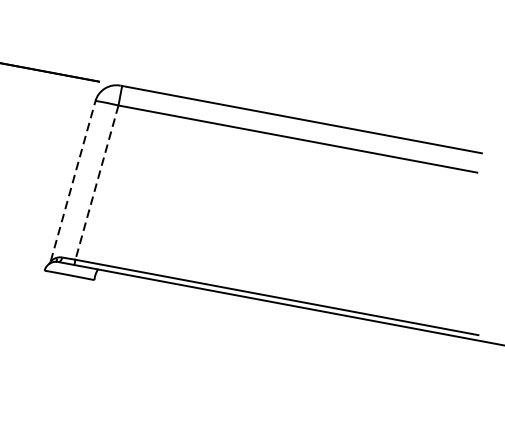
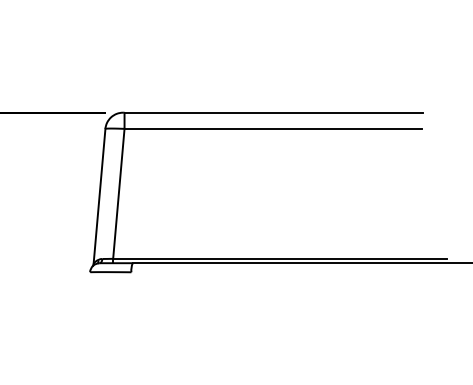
line: (73, 181) -> (99, 196), dashed -> solid
line: (96, 183) -> (118, 194), dashed -> solid

